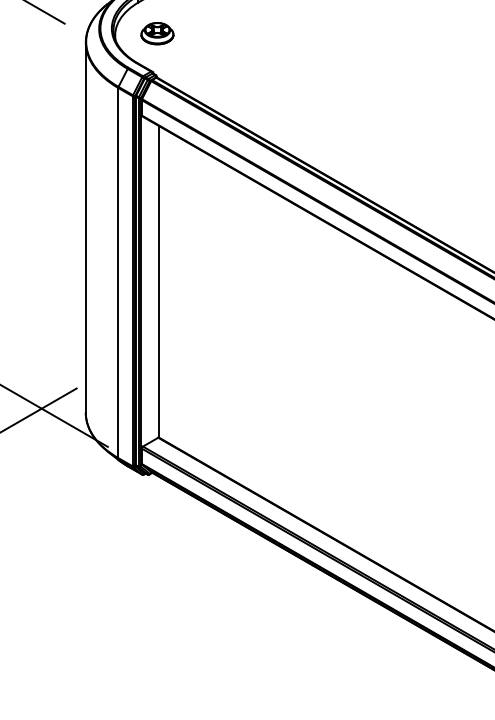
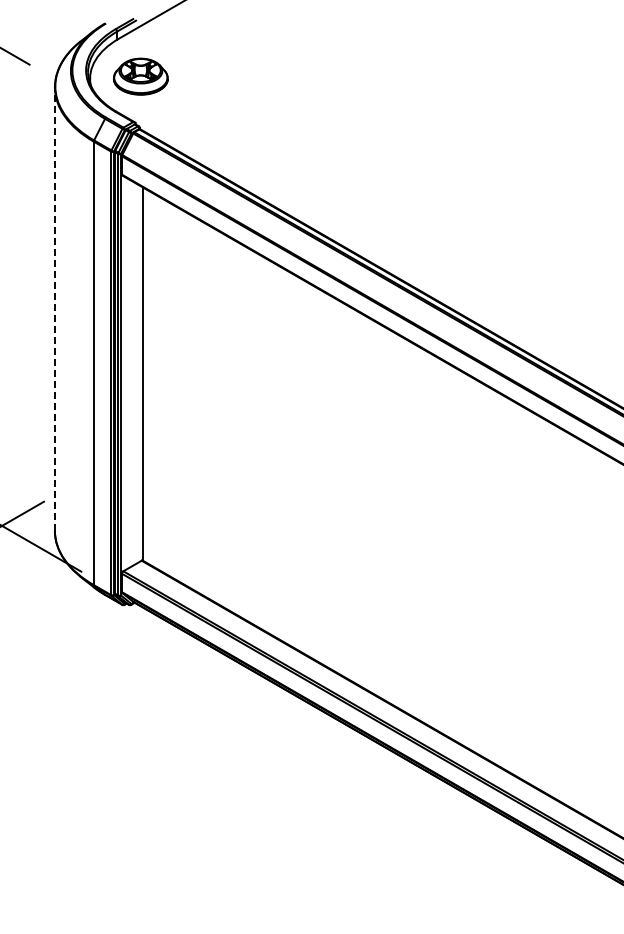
part: (157, 33) -> (140, 76), size x1.4
line: (85, 228) -> (54, 309), solid -> dashed

